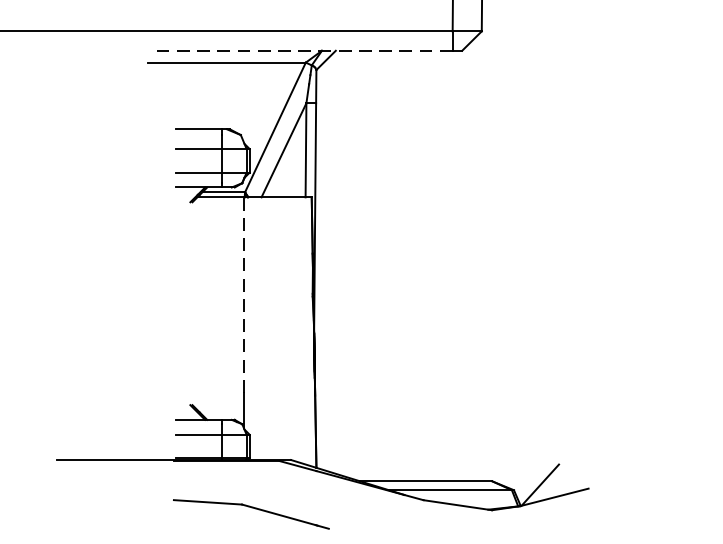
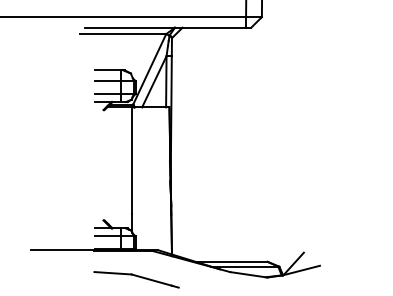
line: (304, 50) -> (165, 27), dashed -> solid
line: (243, 294) -> (132, 160), dashed -> solid

